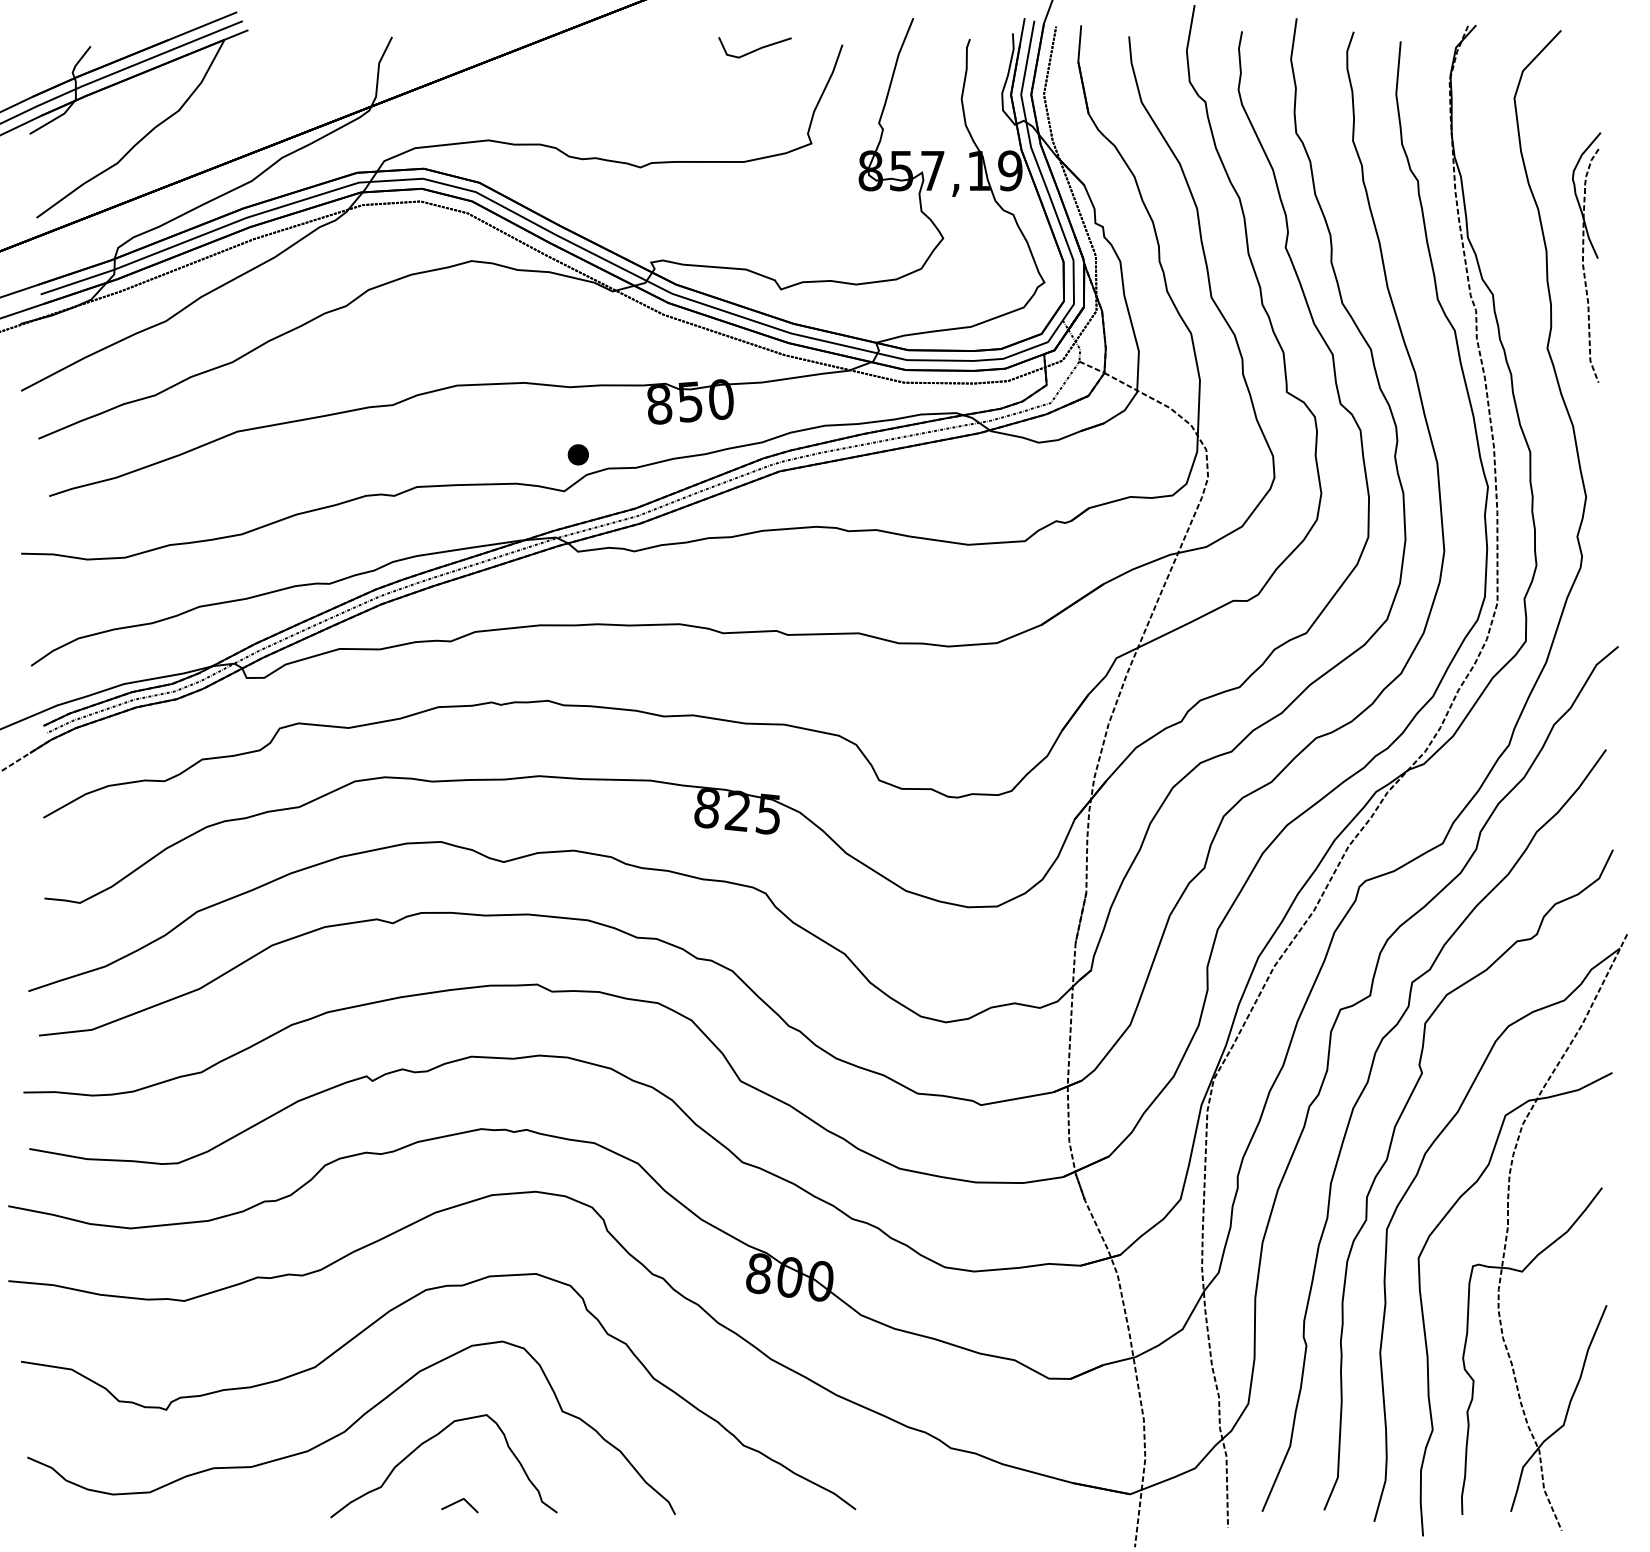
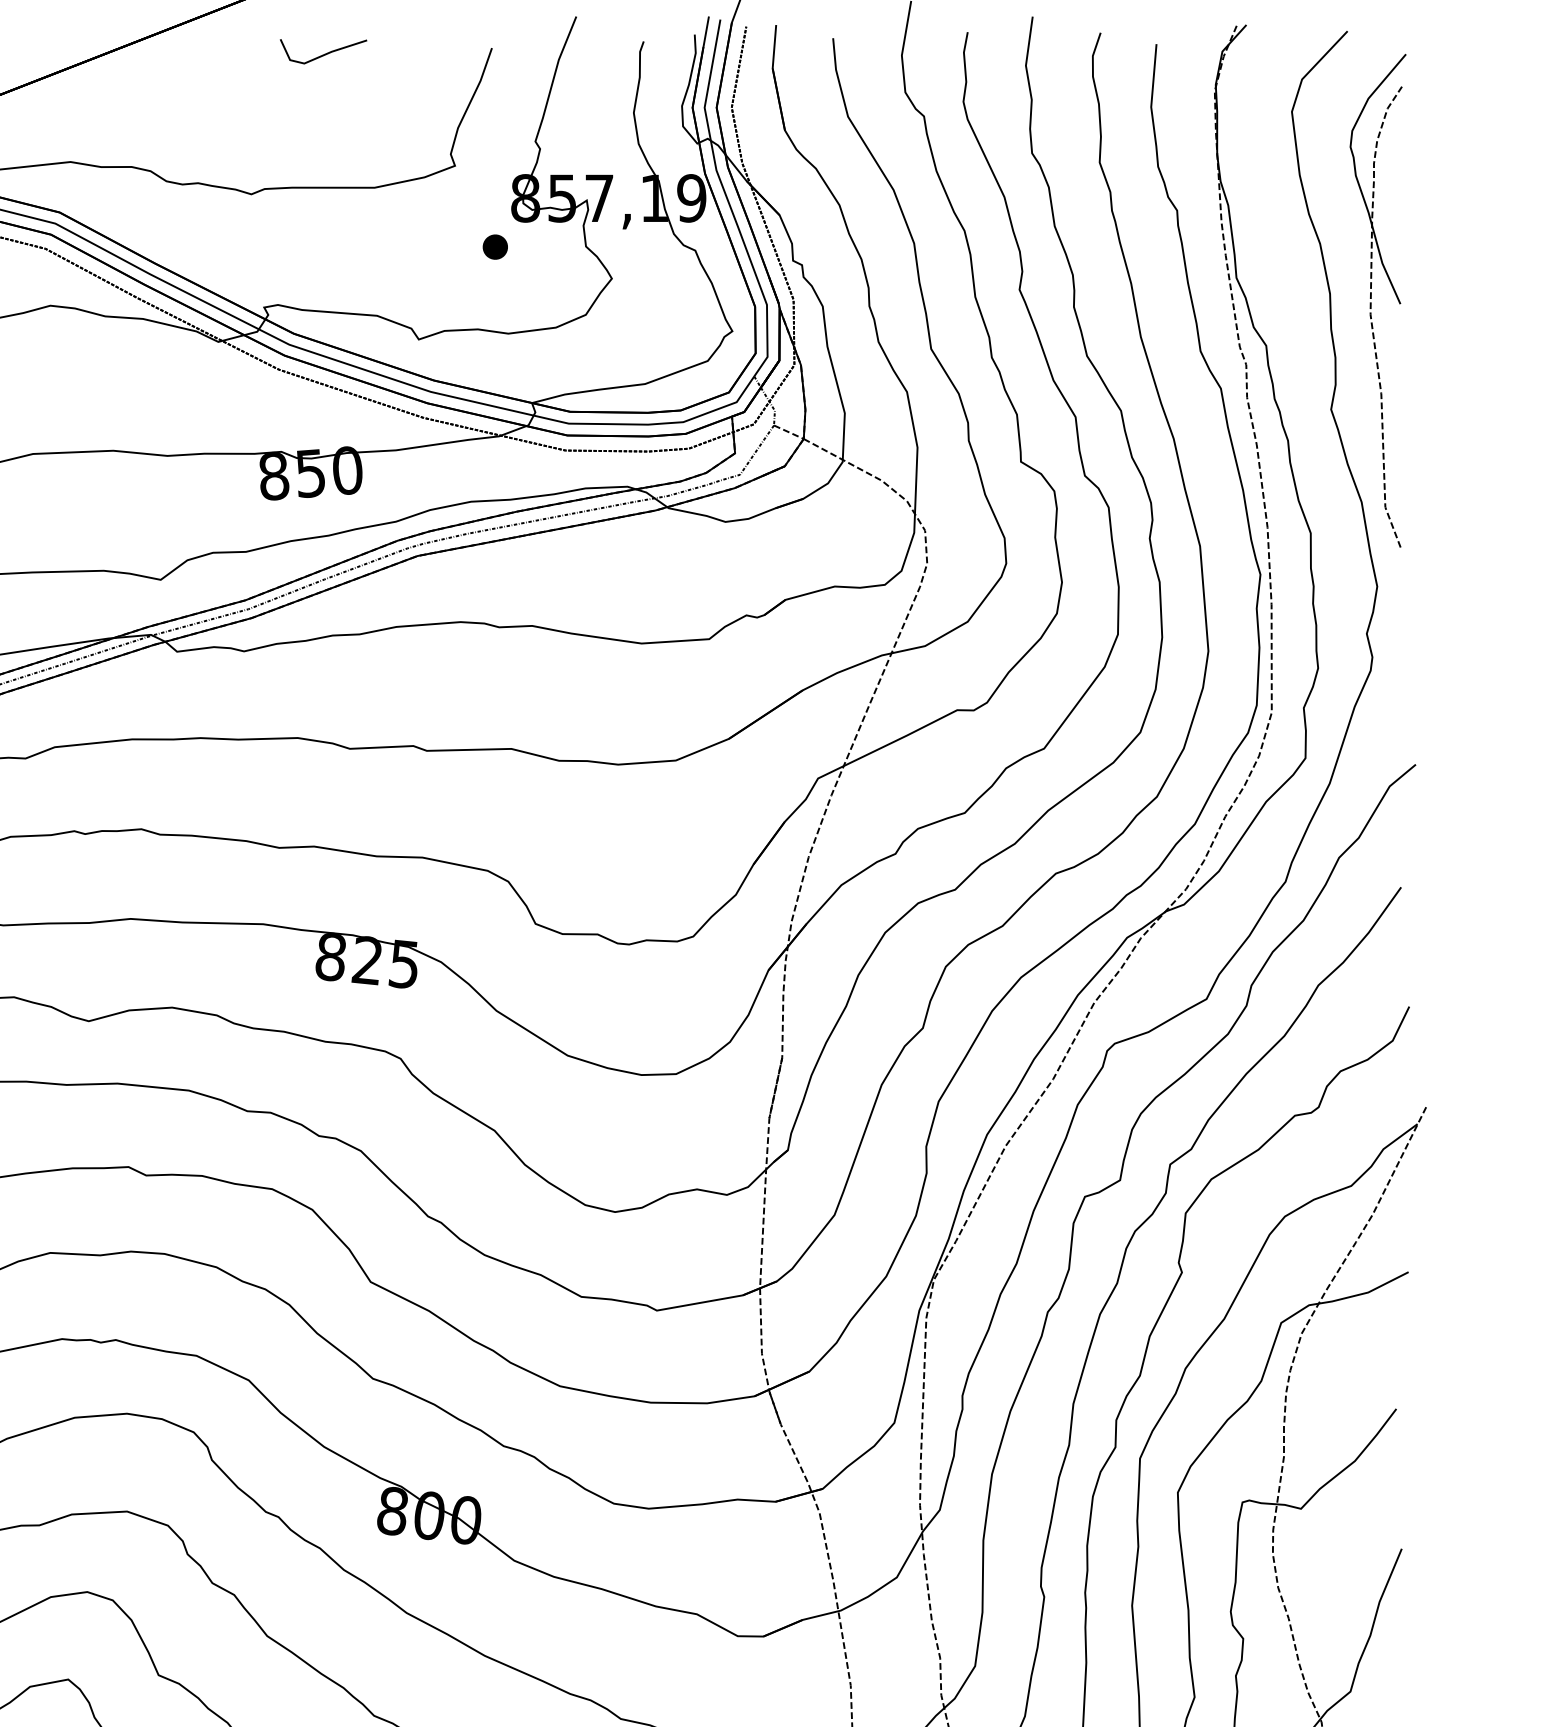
line: (755, 49) -> (324, 53), moved
part: (1586, 256) -> (1377, 300), size x1.67
part: (577, 454) -> (494, 246), moved

